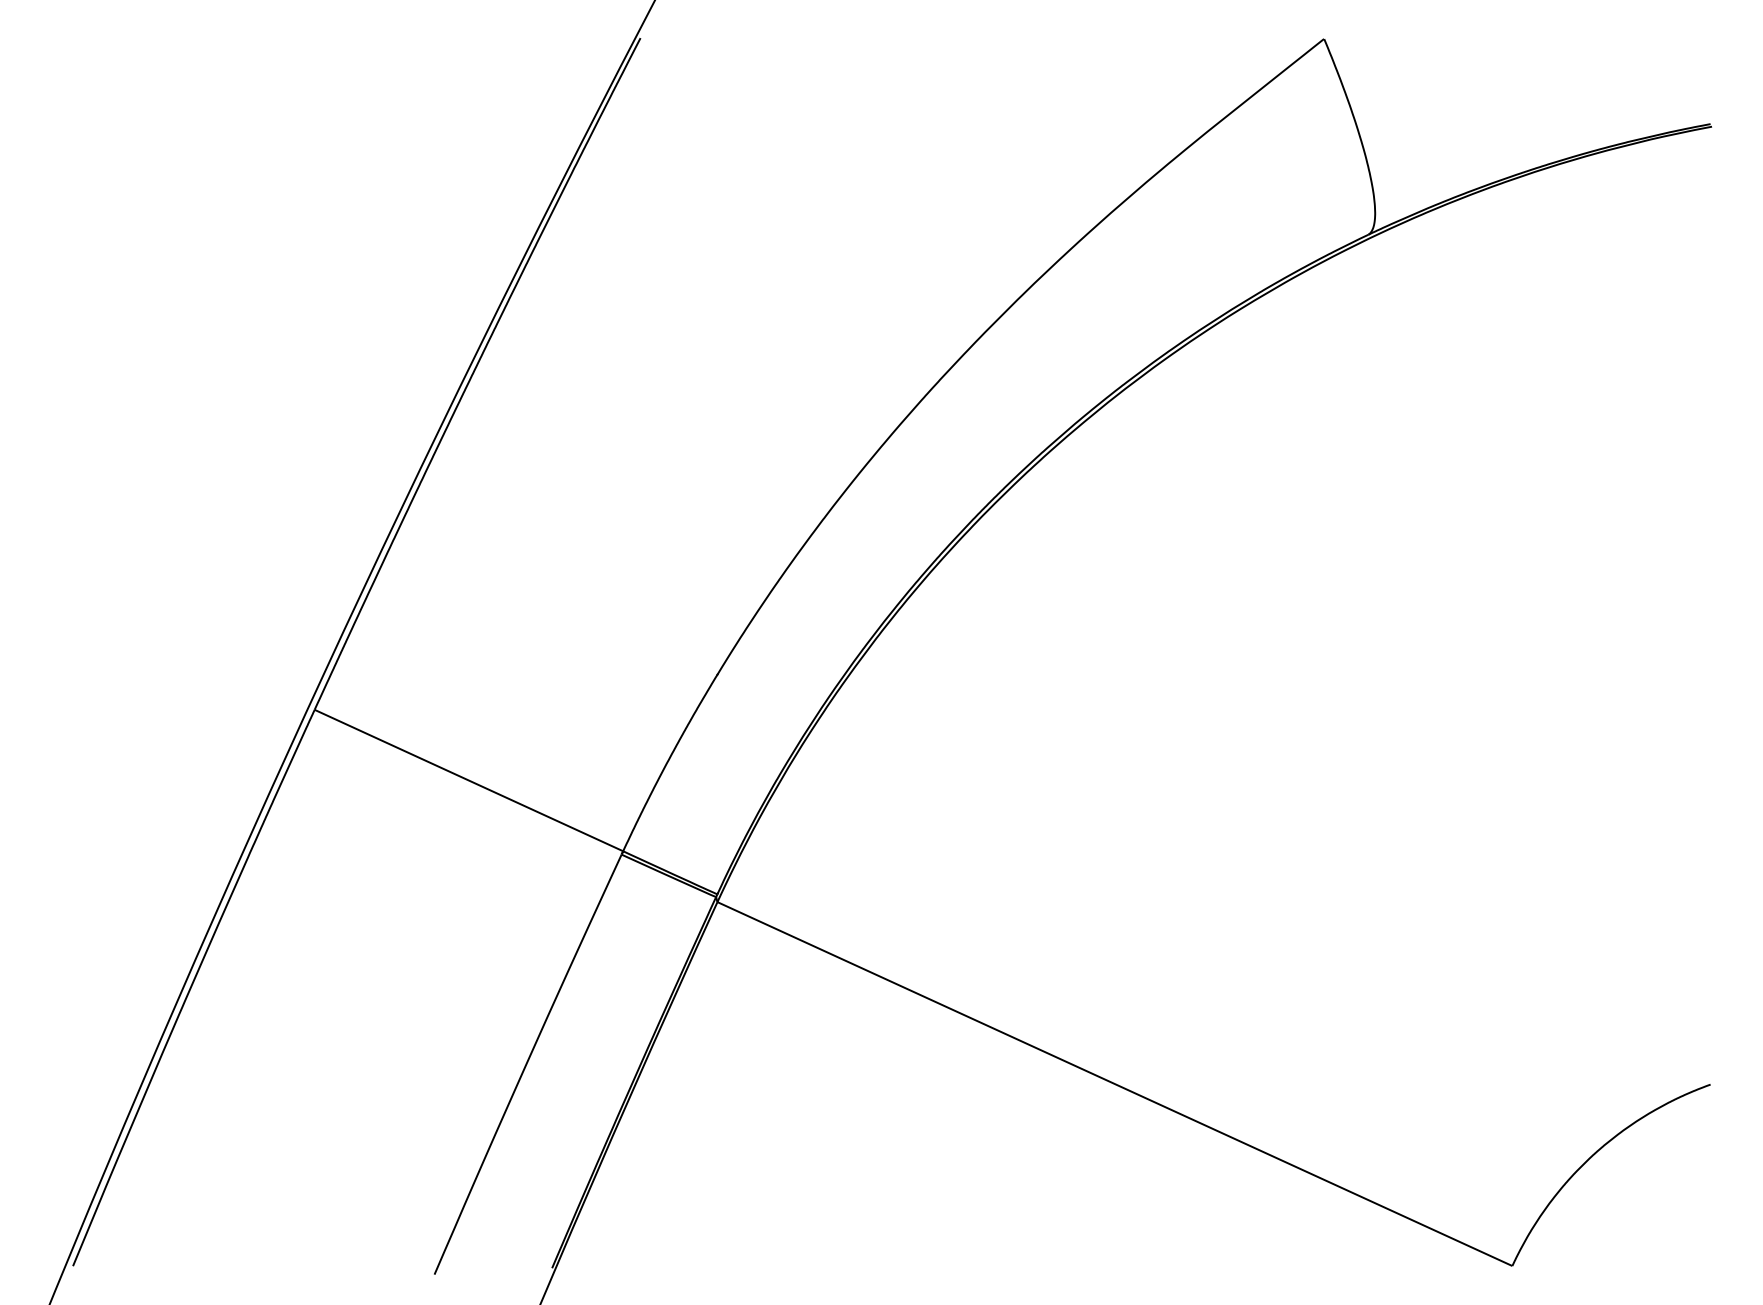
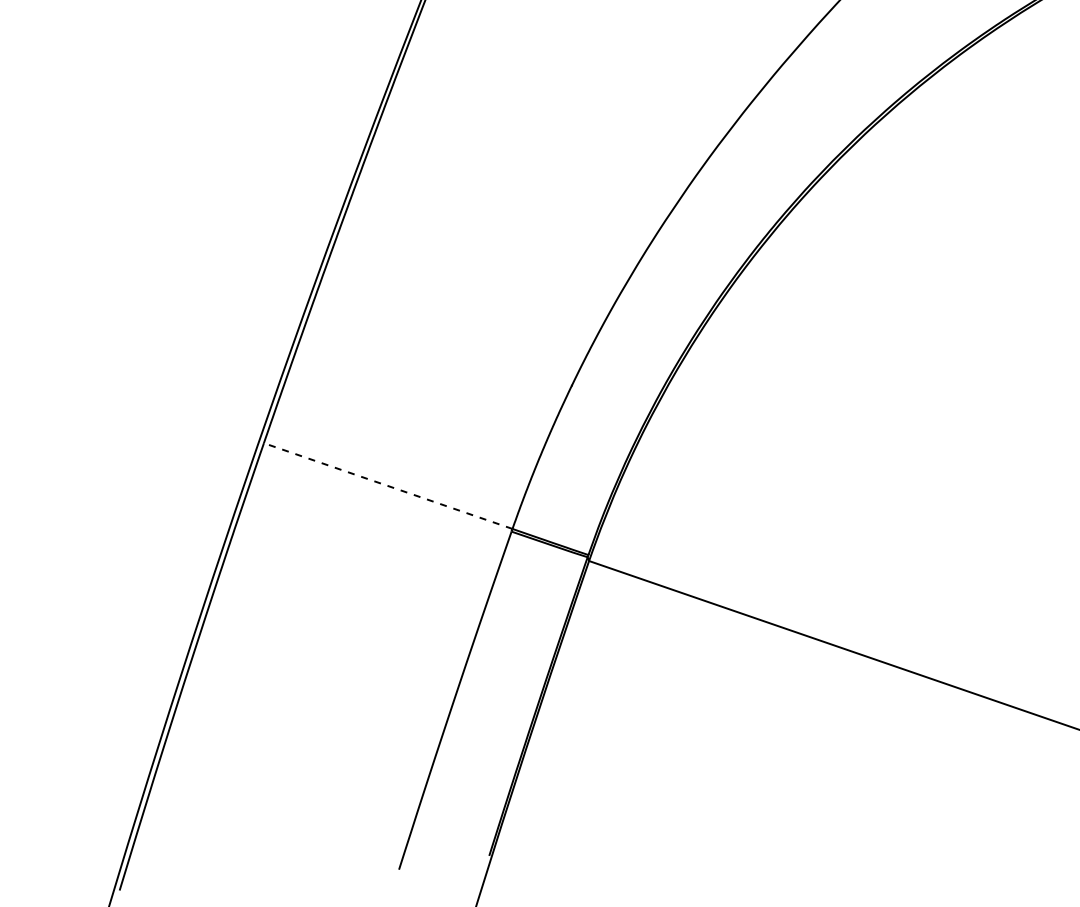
line: (468, 780) -> (387, 486), solid -> dashed

